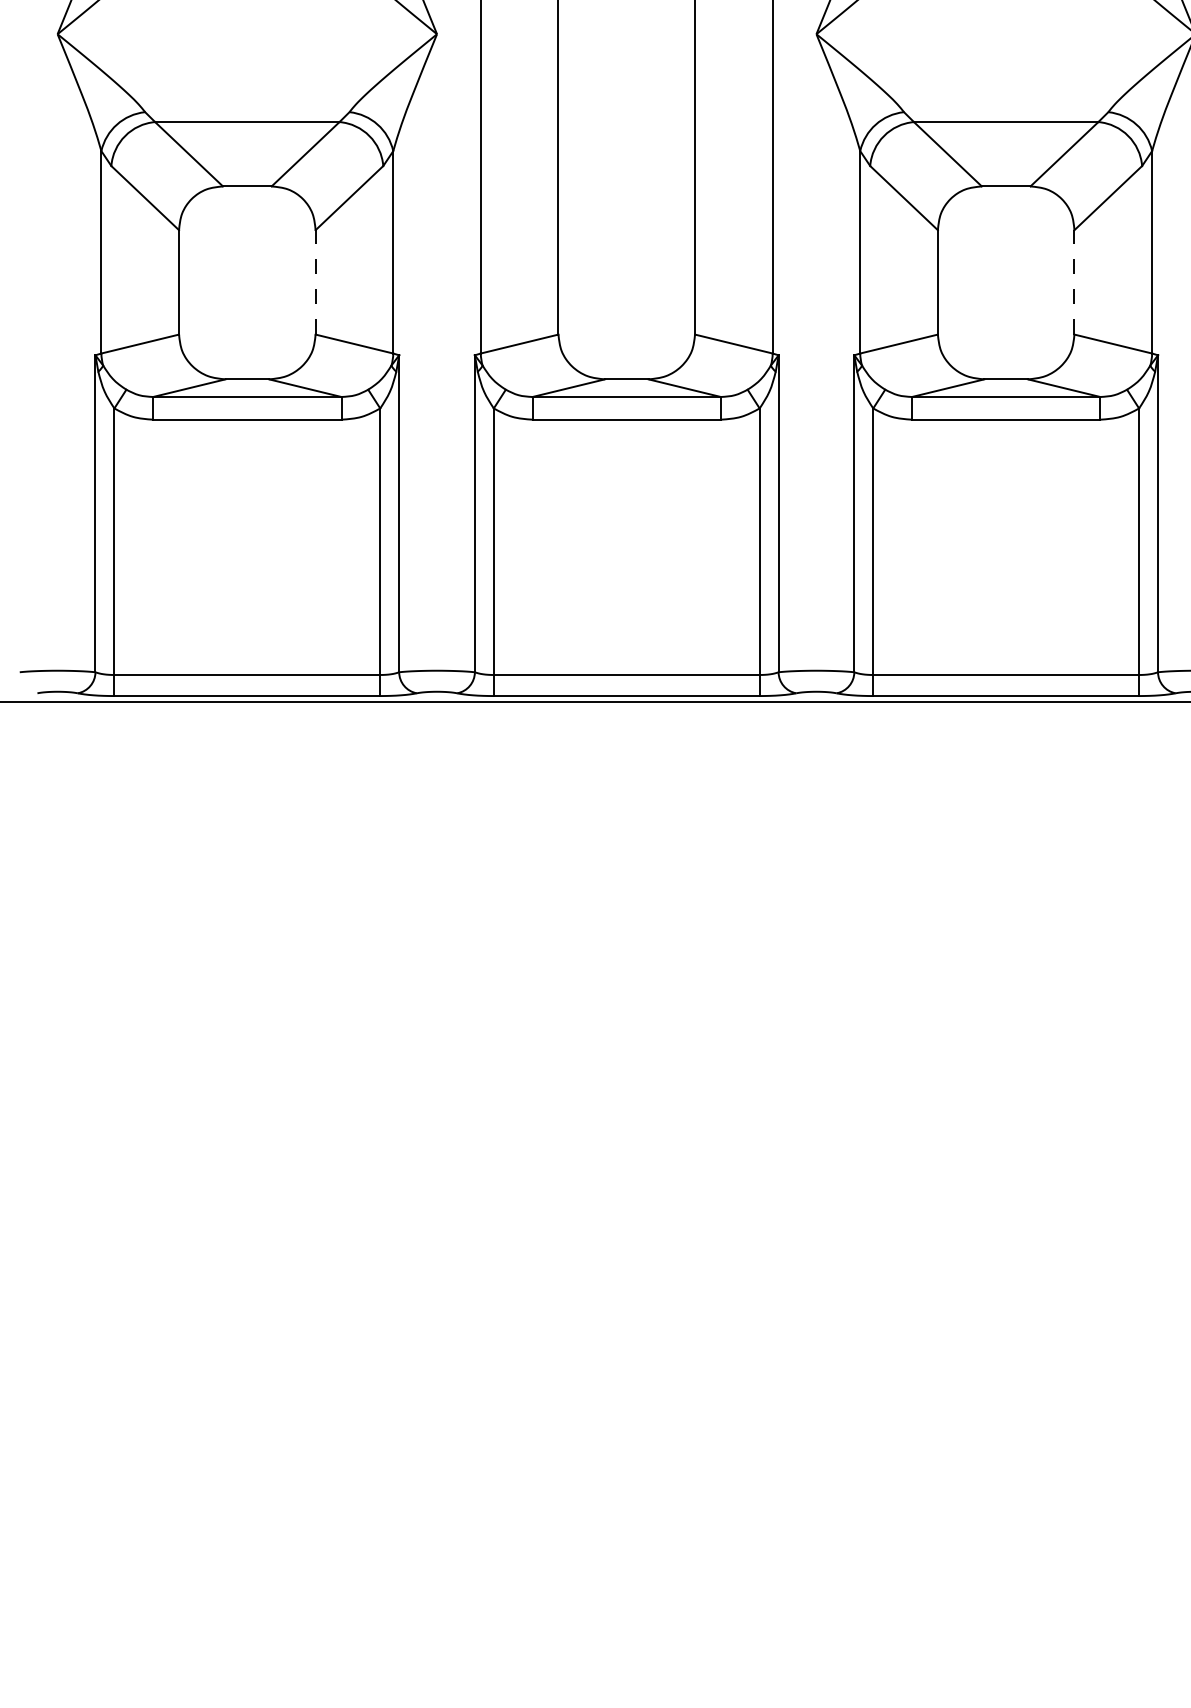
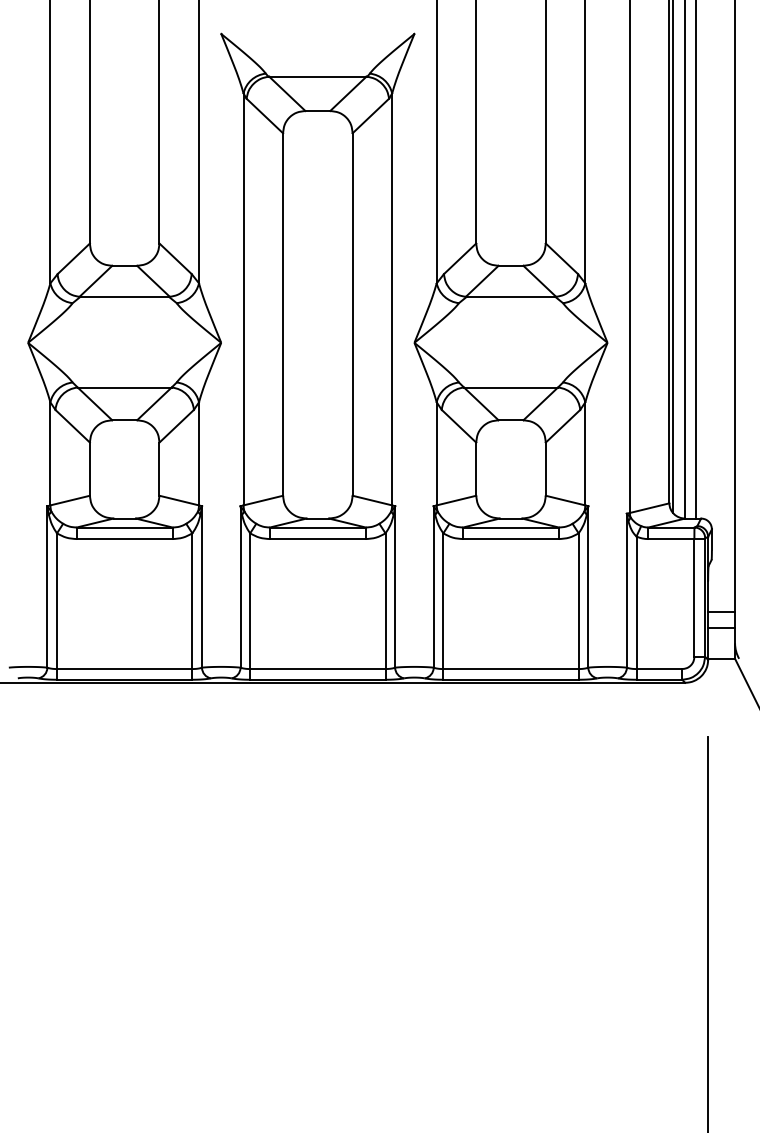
line: (315, 283) -> (159, 469), dashed -> solid
line: (1073, 283) -> (545, 469), dashed -> solid

